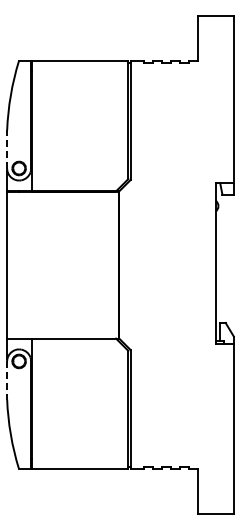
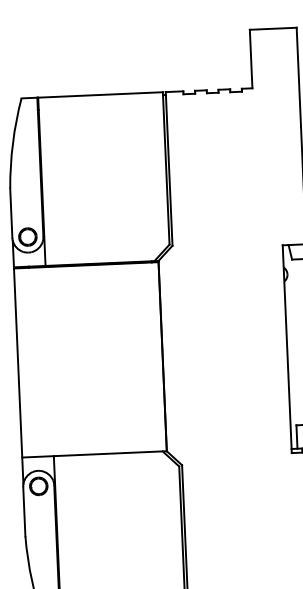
line: (7, 148) -> (11, 211), dashed -> solid
line: (7, 381) -> (24, 512), dashed -> solid

